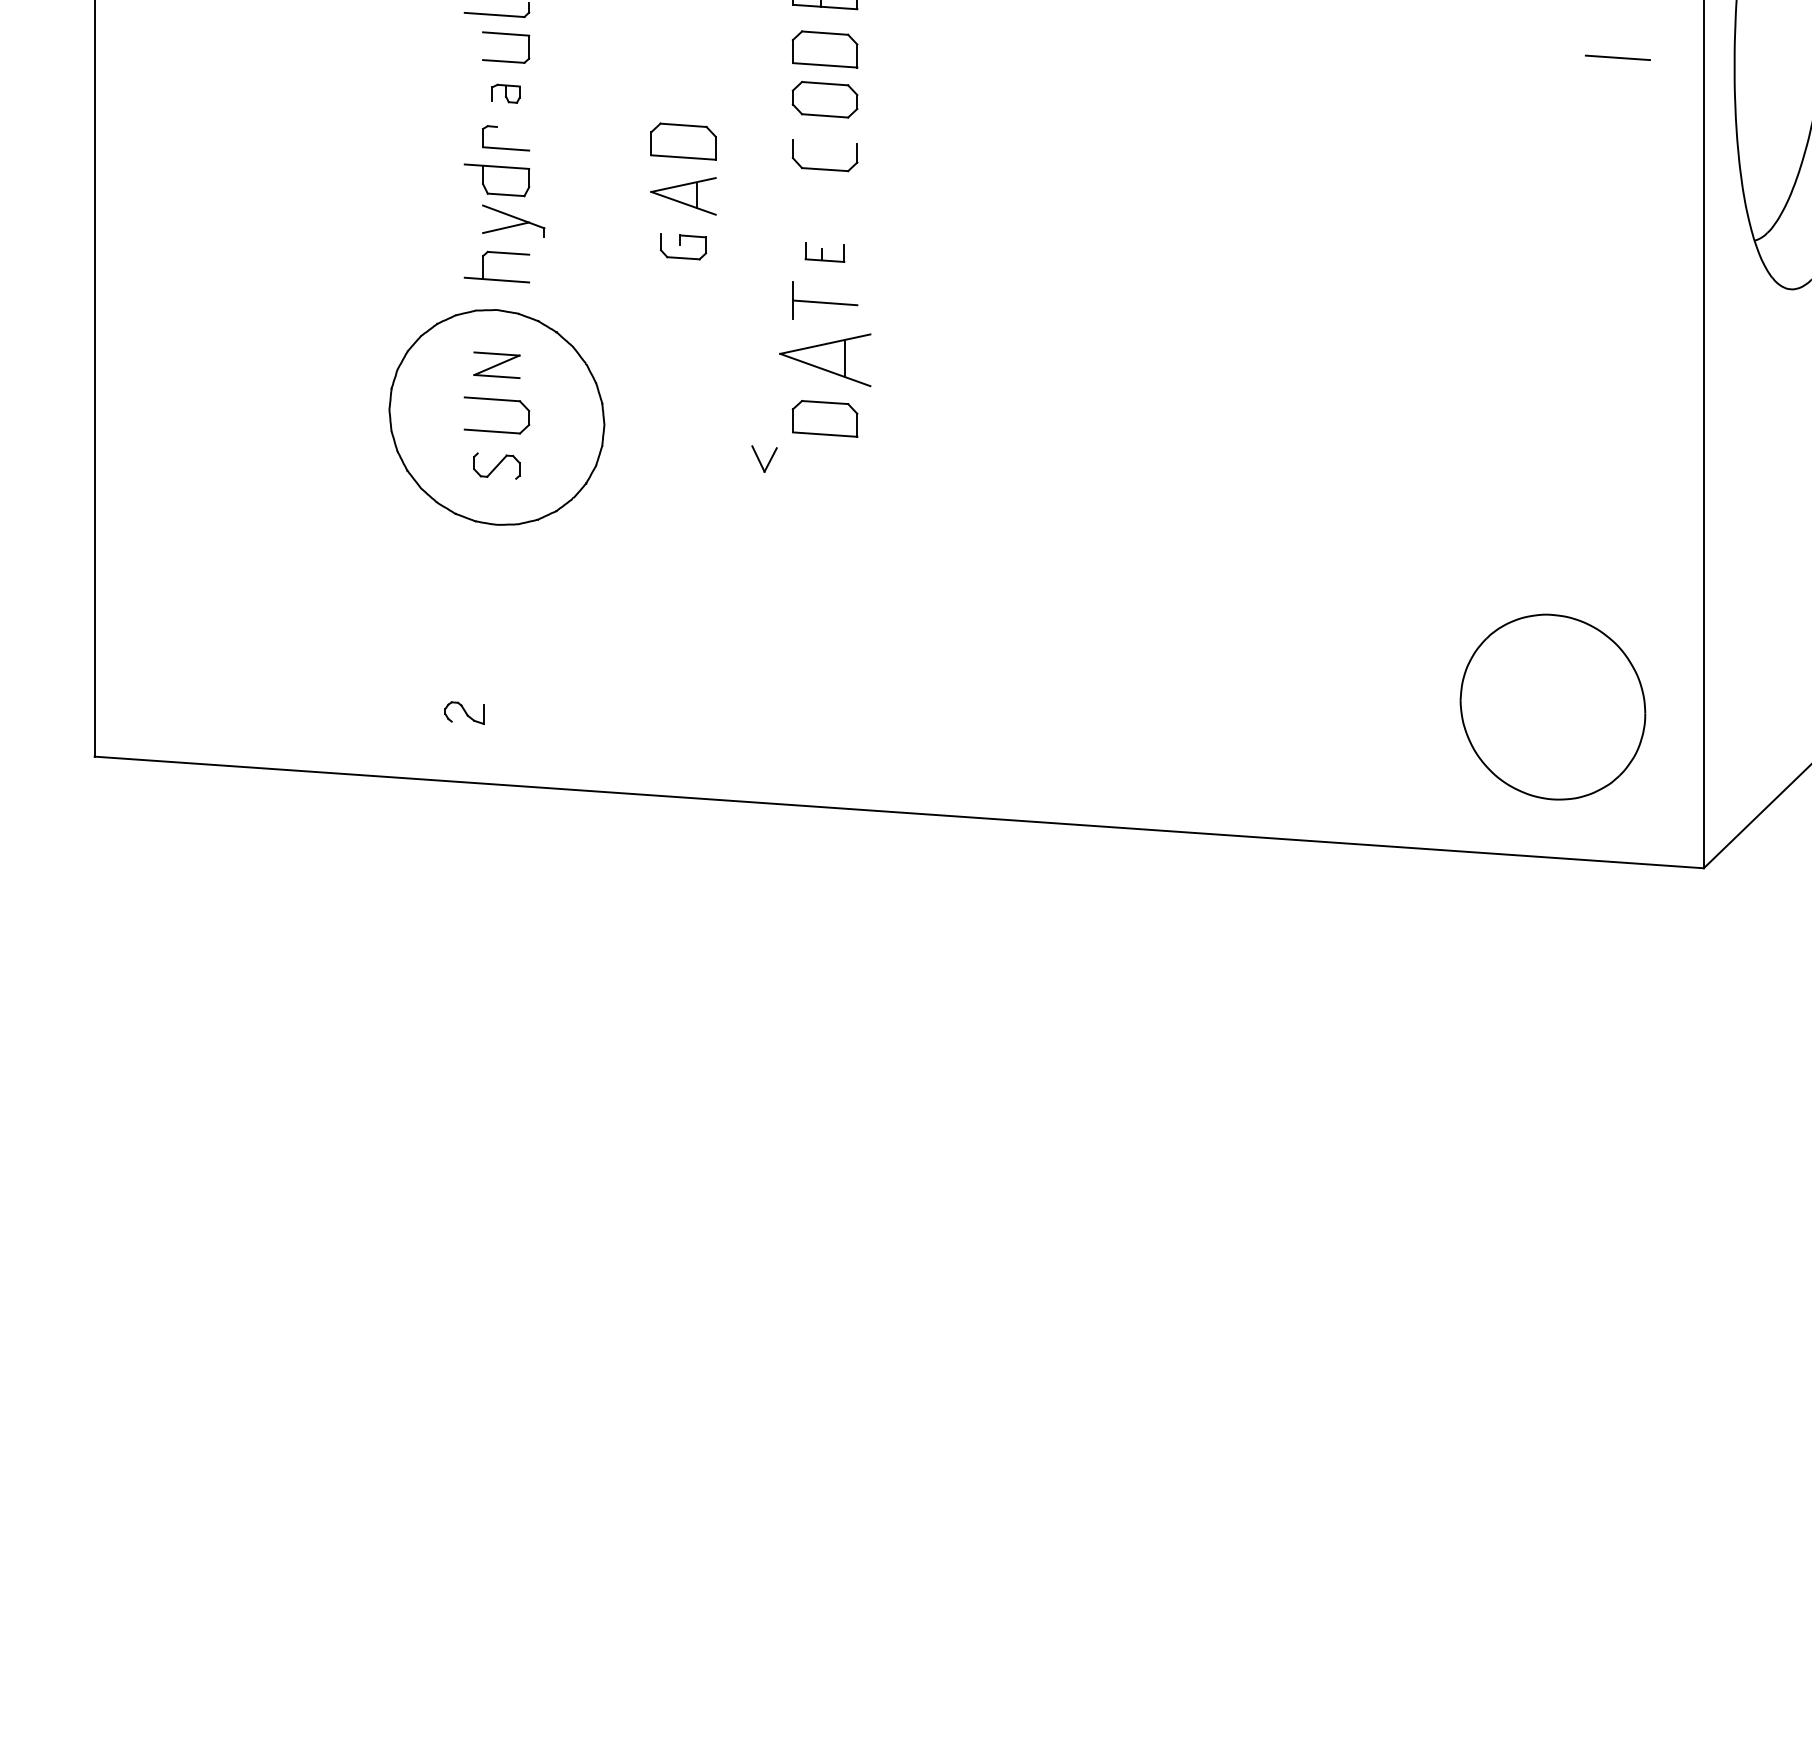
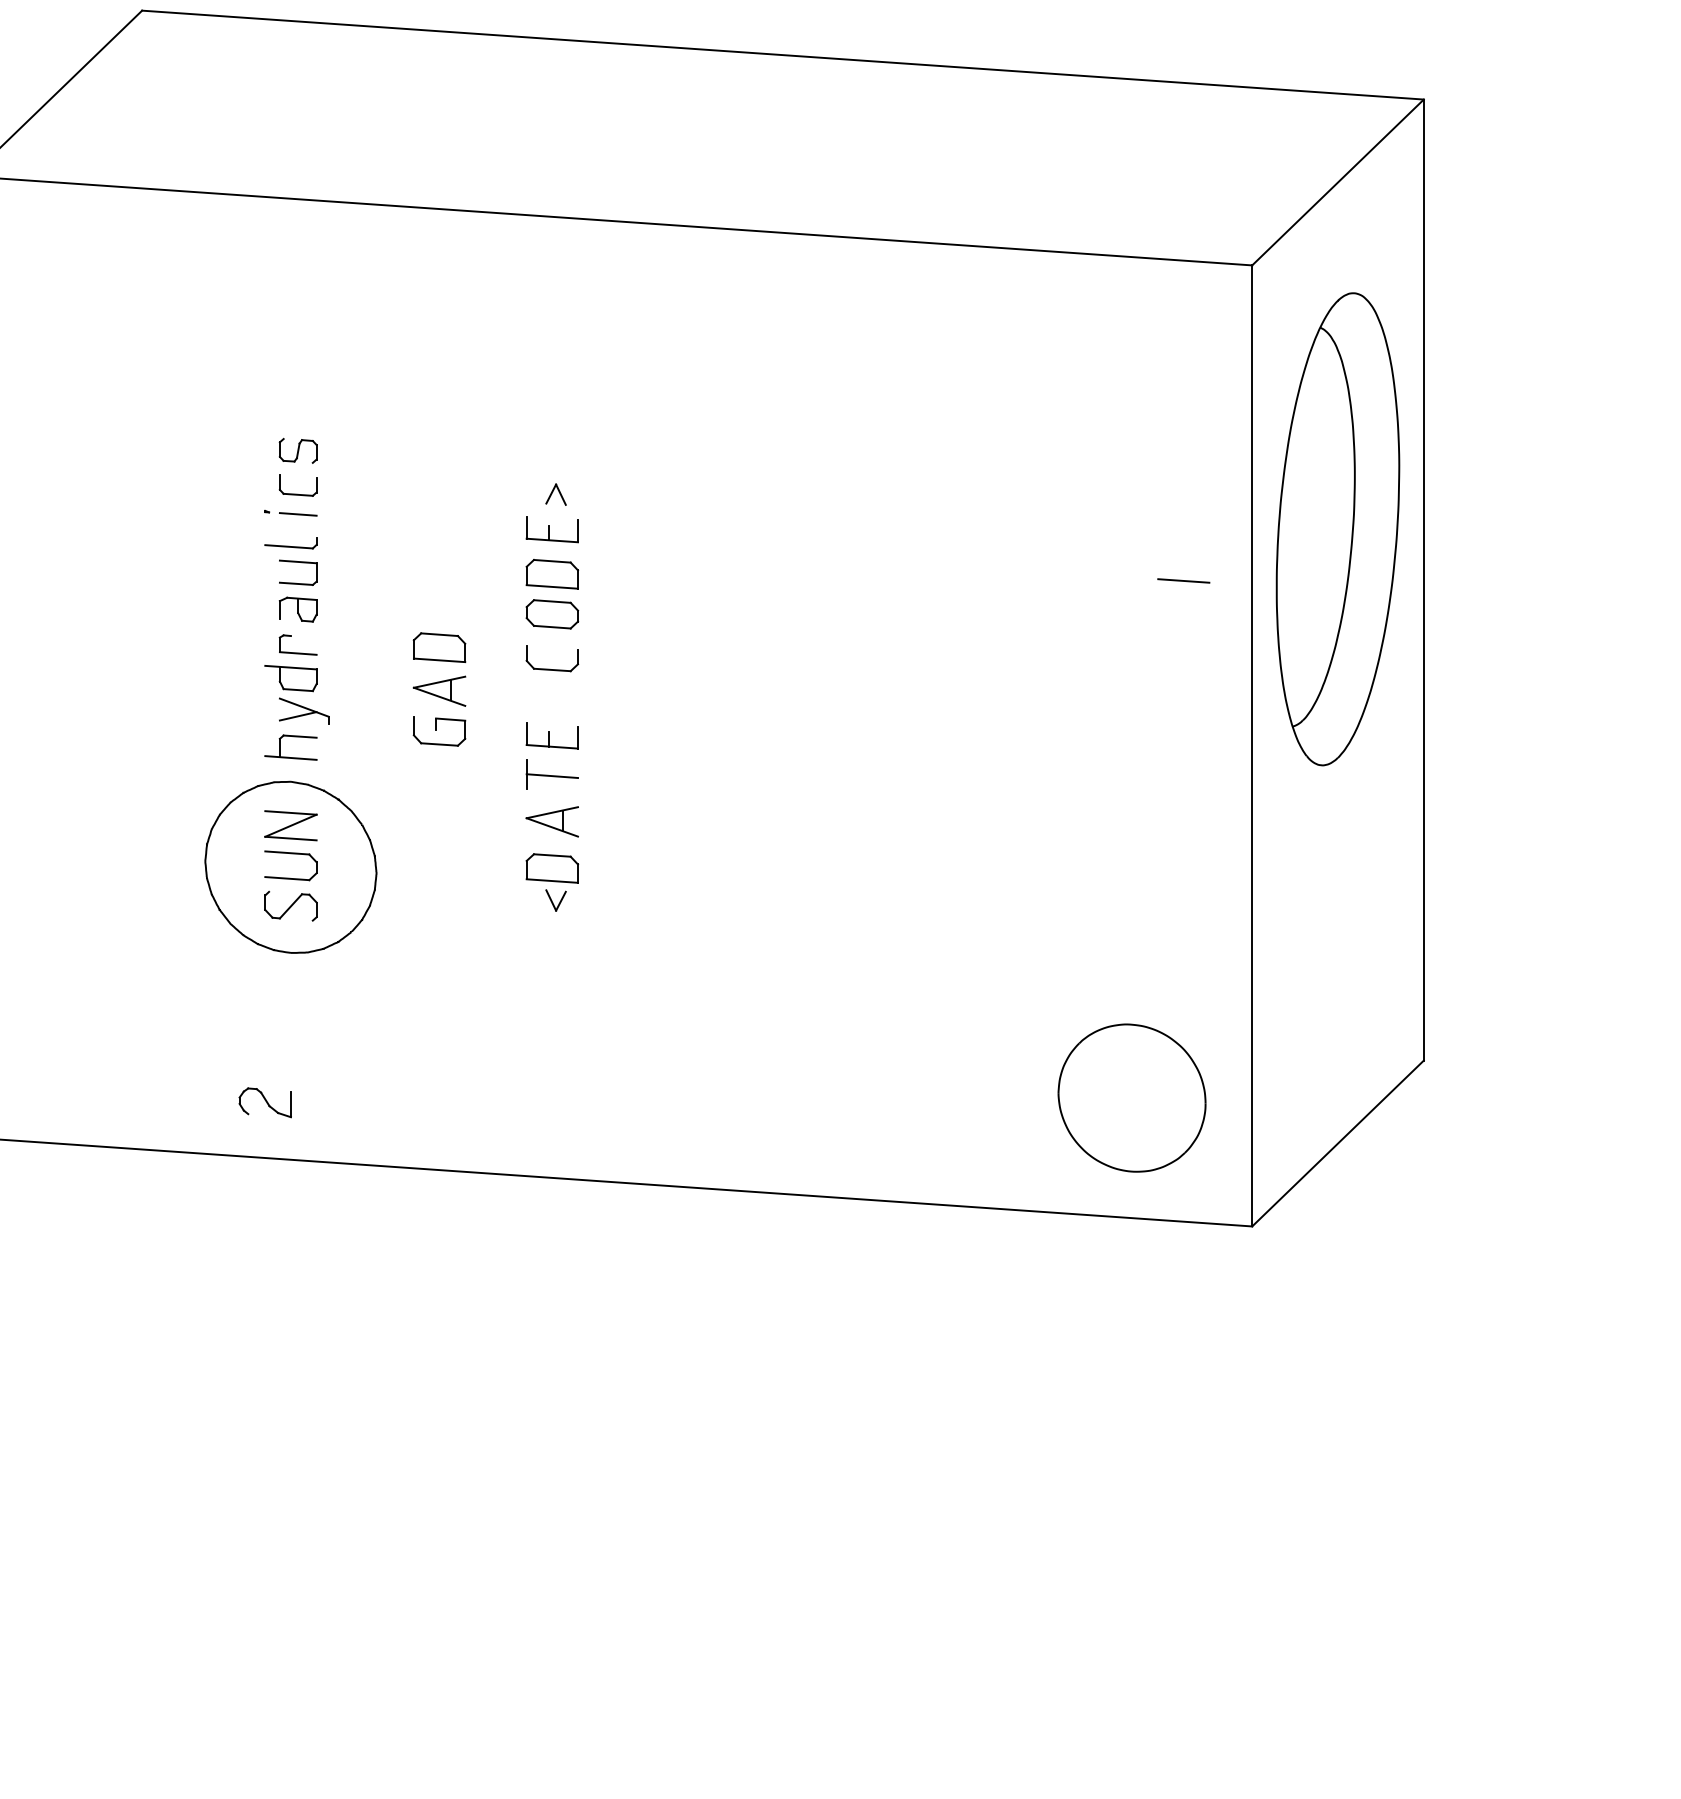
part: (505, 93) -> (297, 609), size x1.67
part: (683, 246) -> (439, 731), size x1.43
part: (824, 251) -> (551, 735), size x1.67
part: (824, 359) -> (551, 821), size x0.71
part: (496, 364) -> (290, 825), size x1.43
part: (763, 459) -> (555, 900), moved
part: (496, 465) -> (290, 905), size x1.43
part: (463, 712) -> (264, 1102), size x1.67

